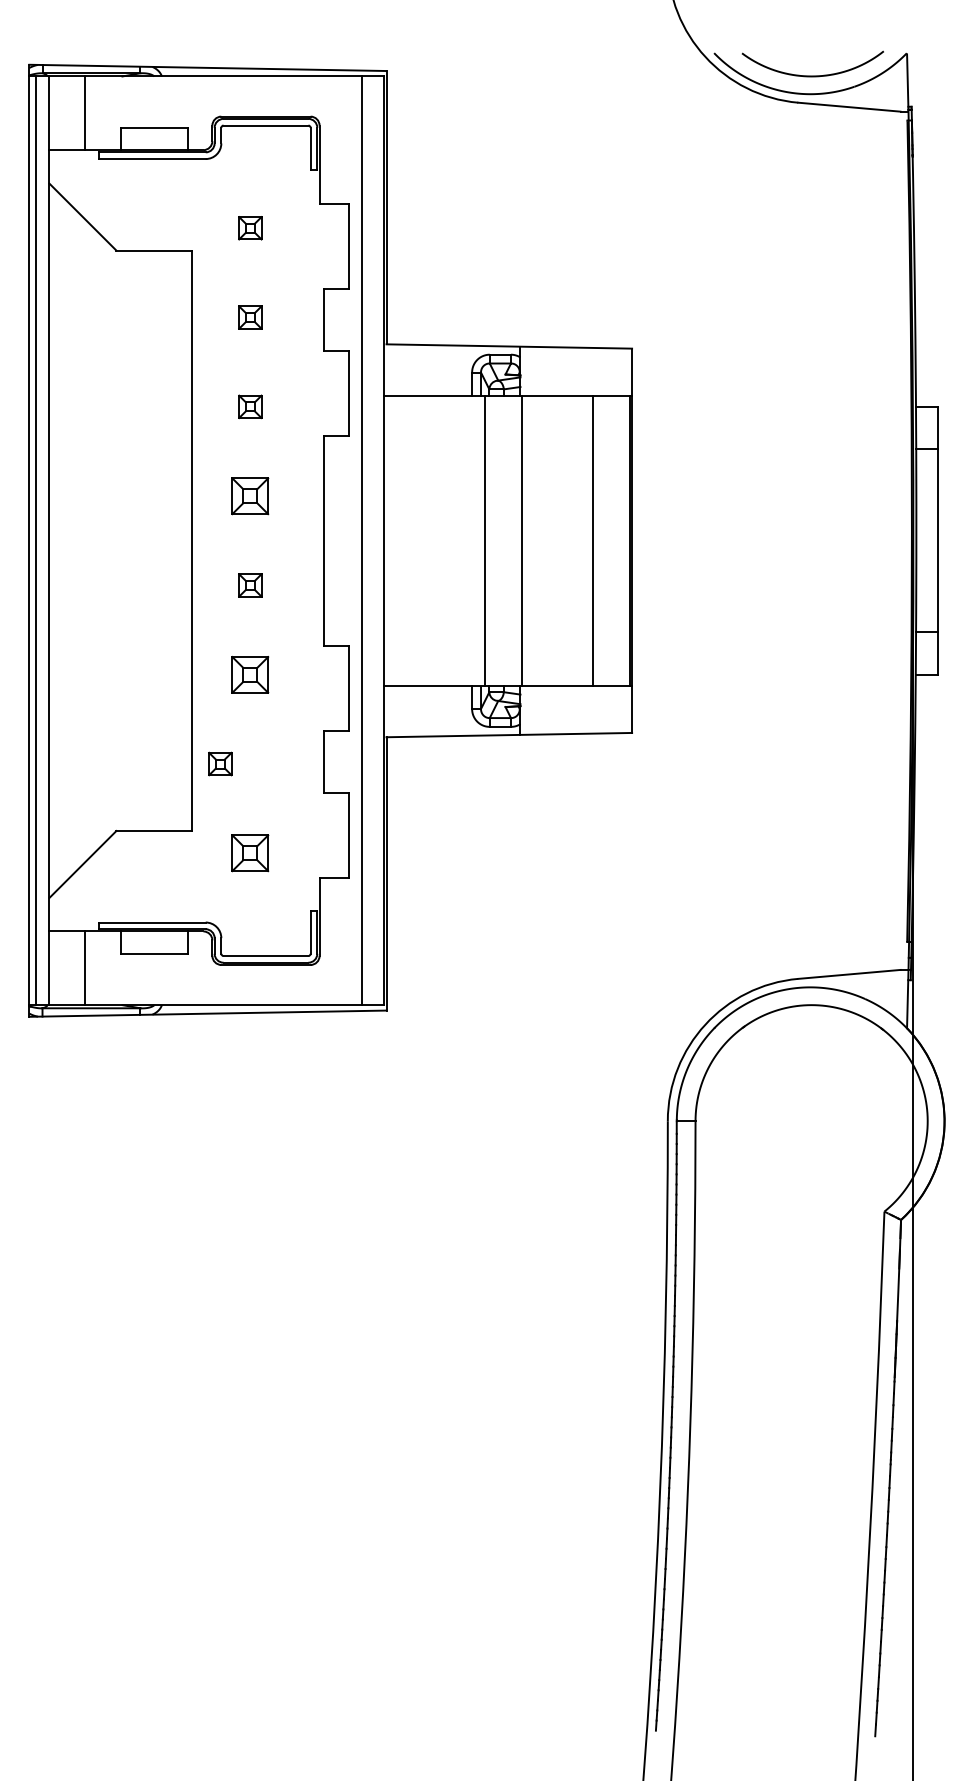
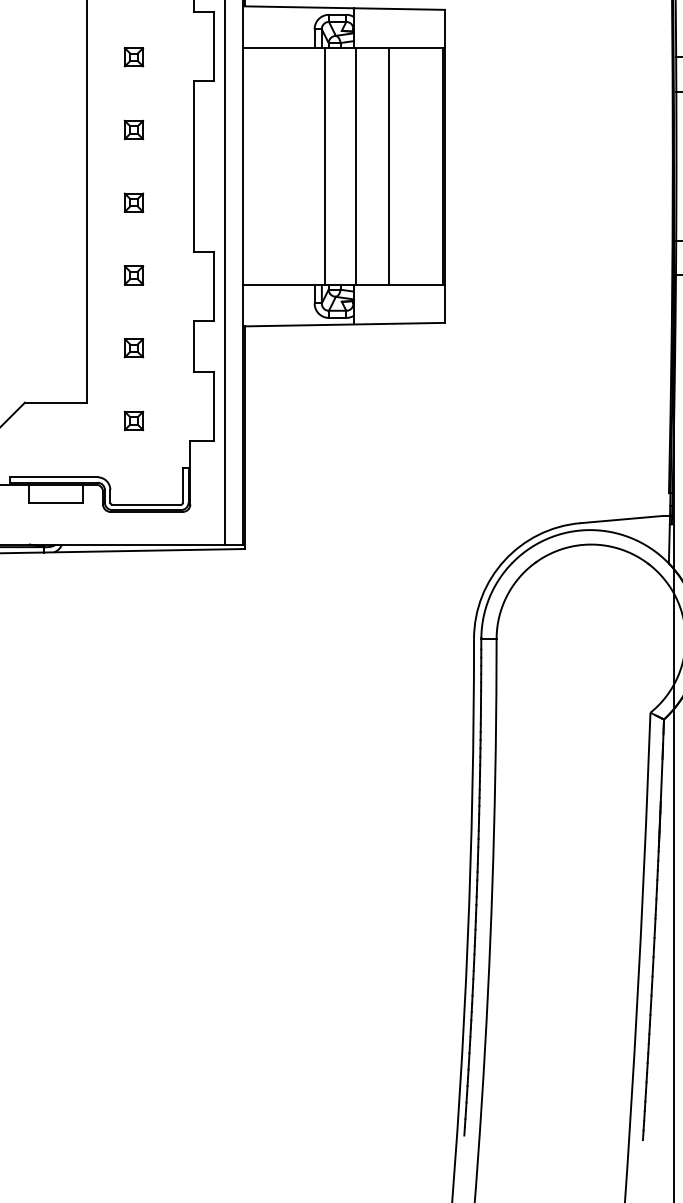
part: (250, 495) -> (134, 129), size x0.62
line: (592, 540) -> (388, 166), moved
part: (250, 674) -> (134, 275), size x0.62
part: (220, 763) -> (134, 347), moved
part: (250, 853) -> (134, 421), size x0.62

